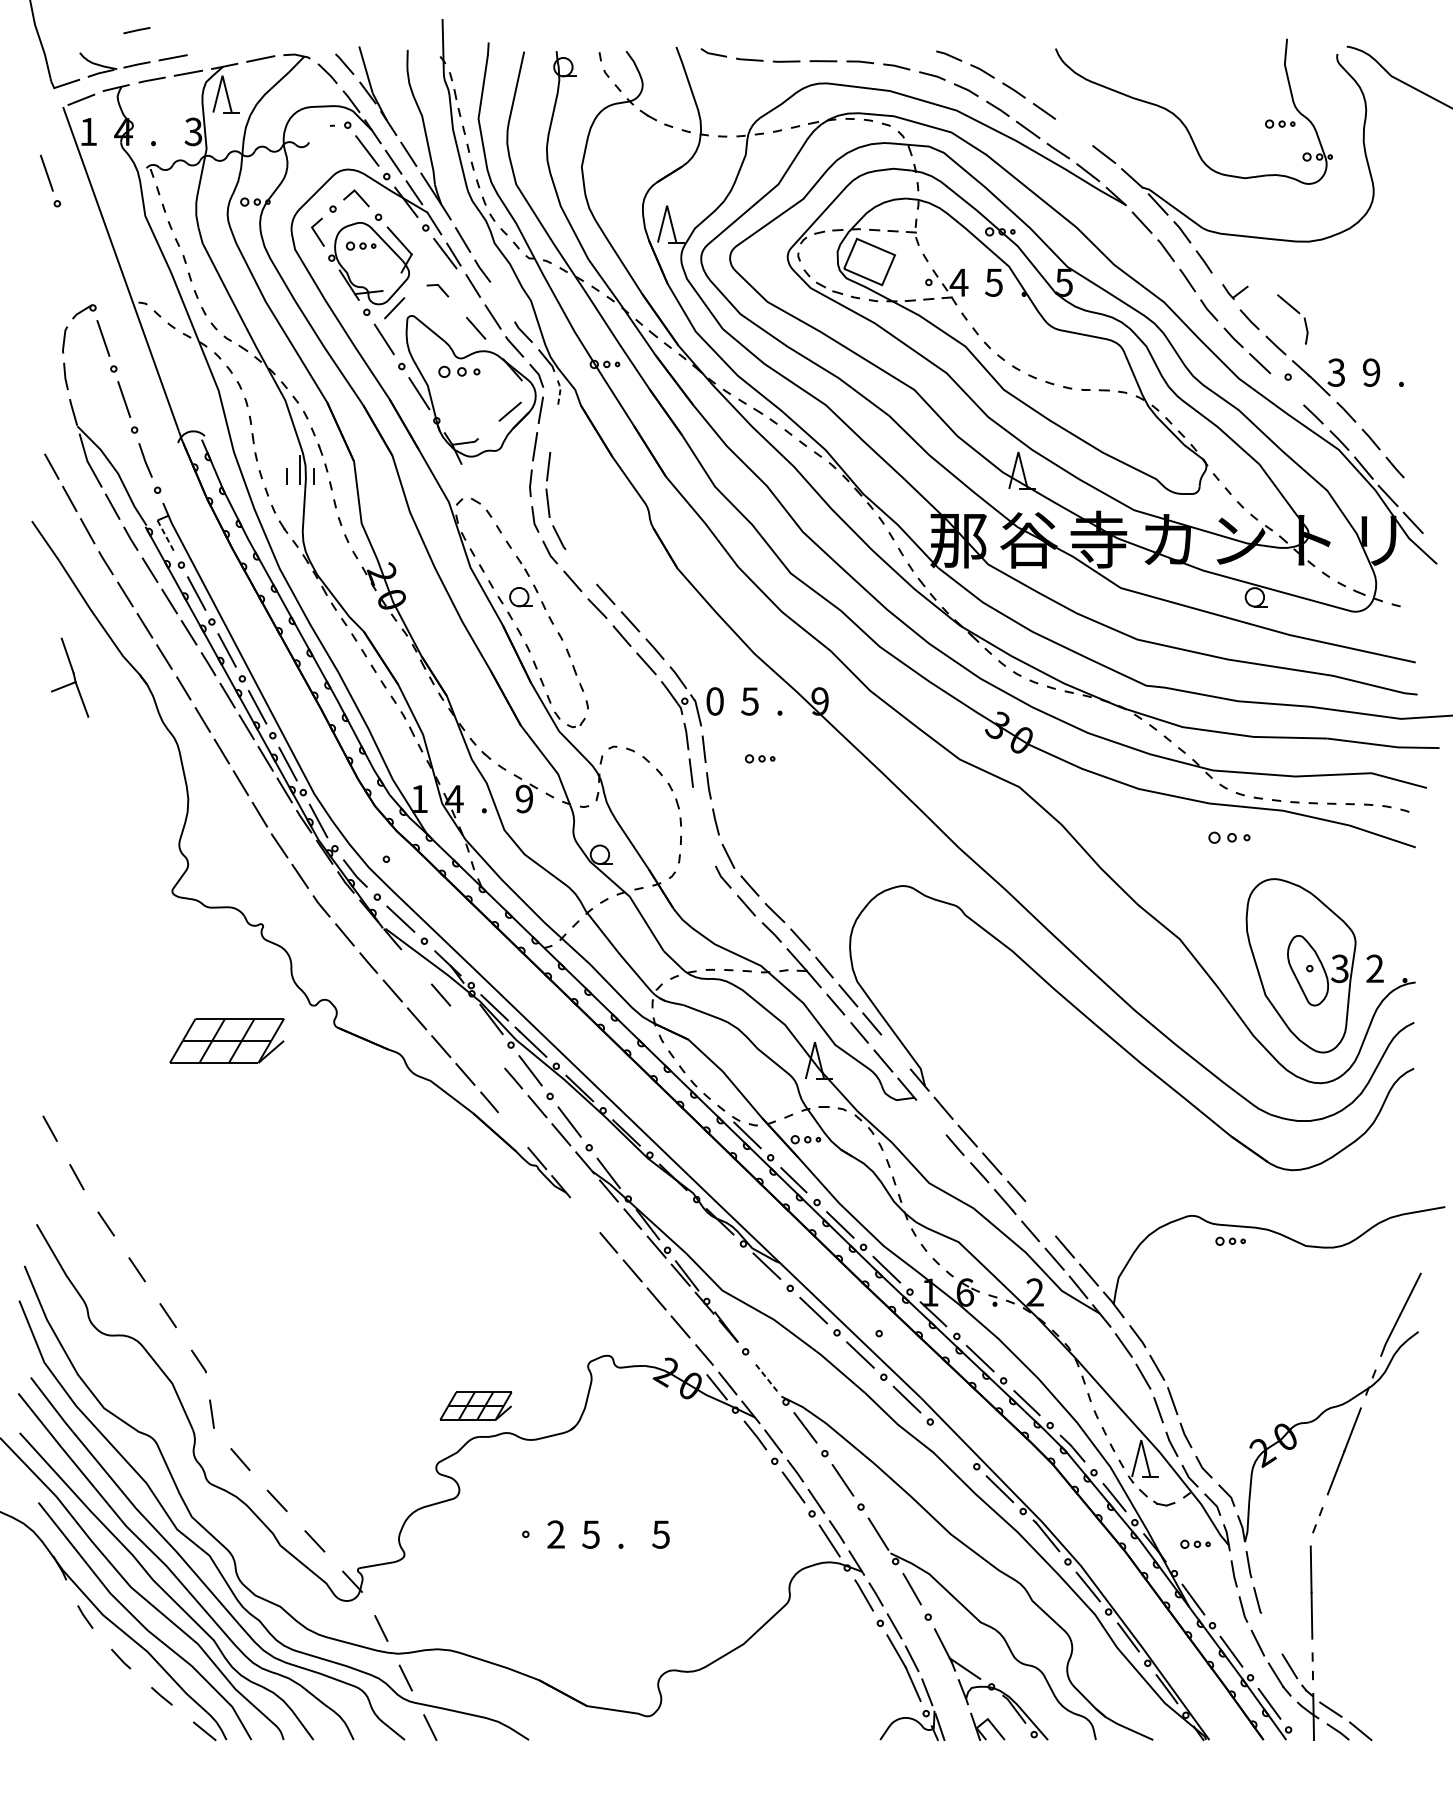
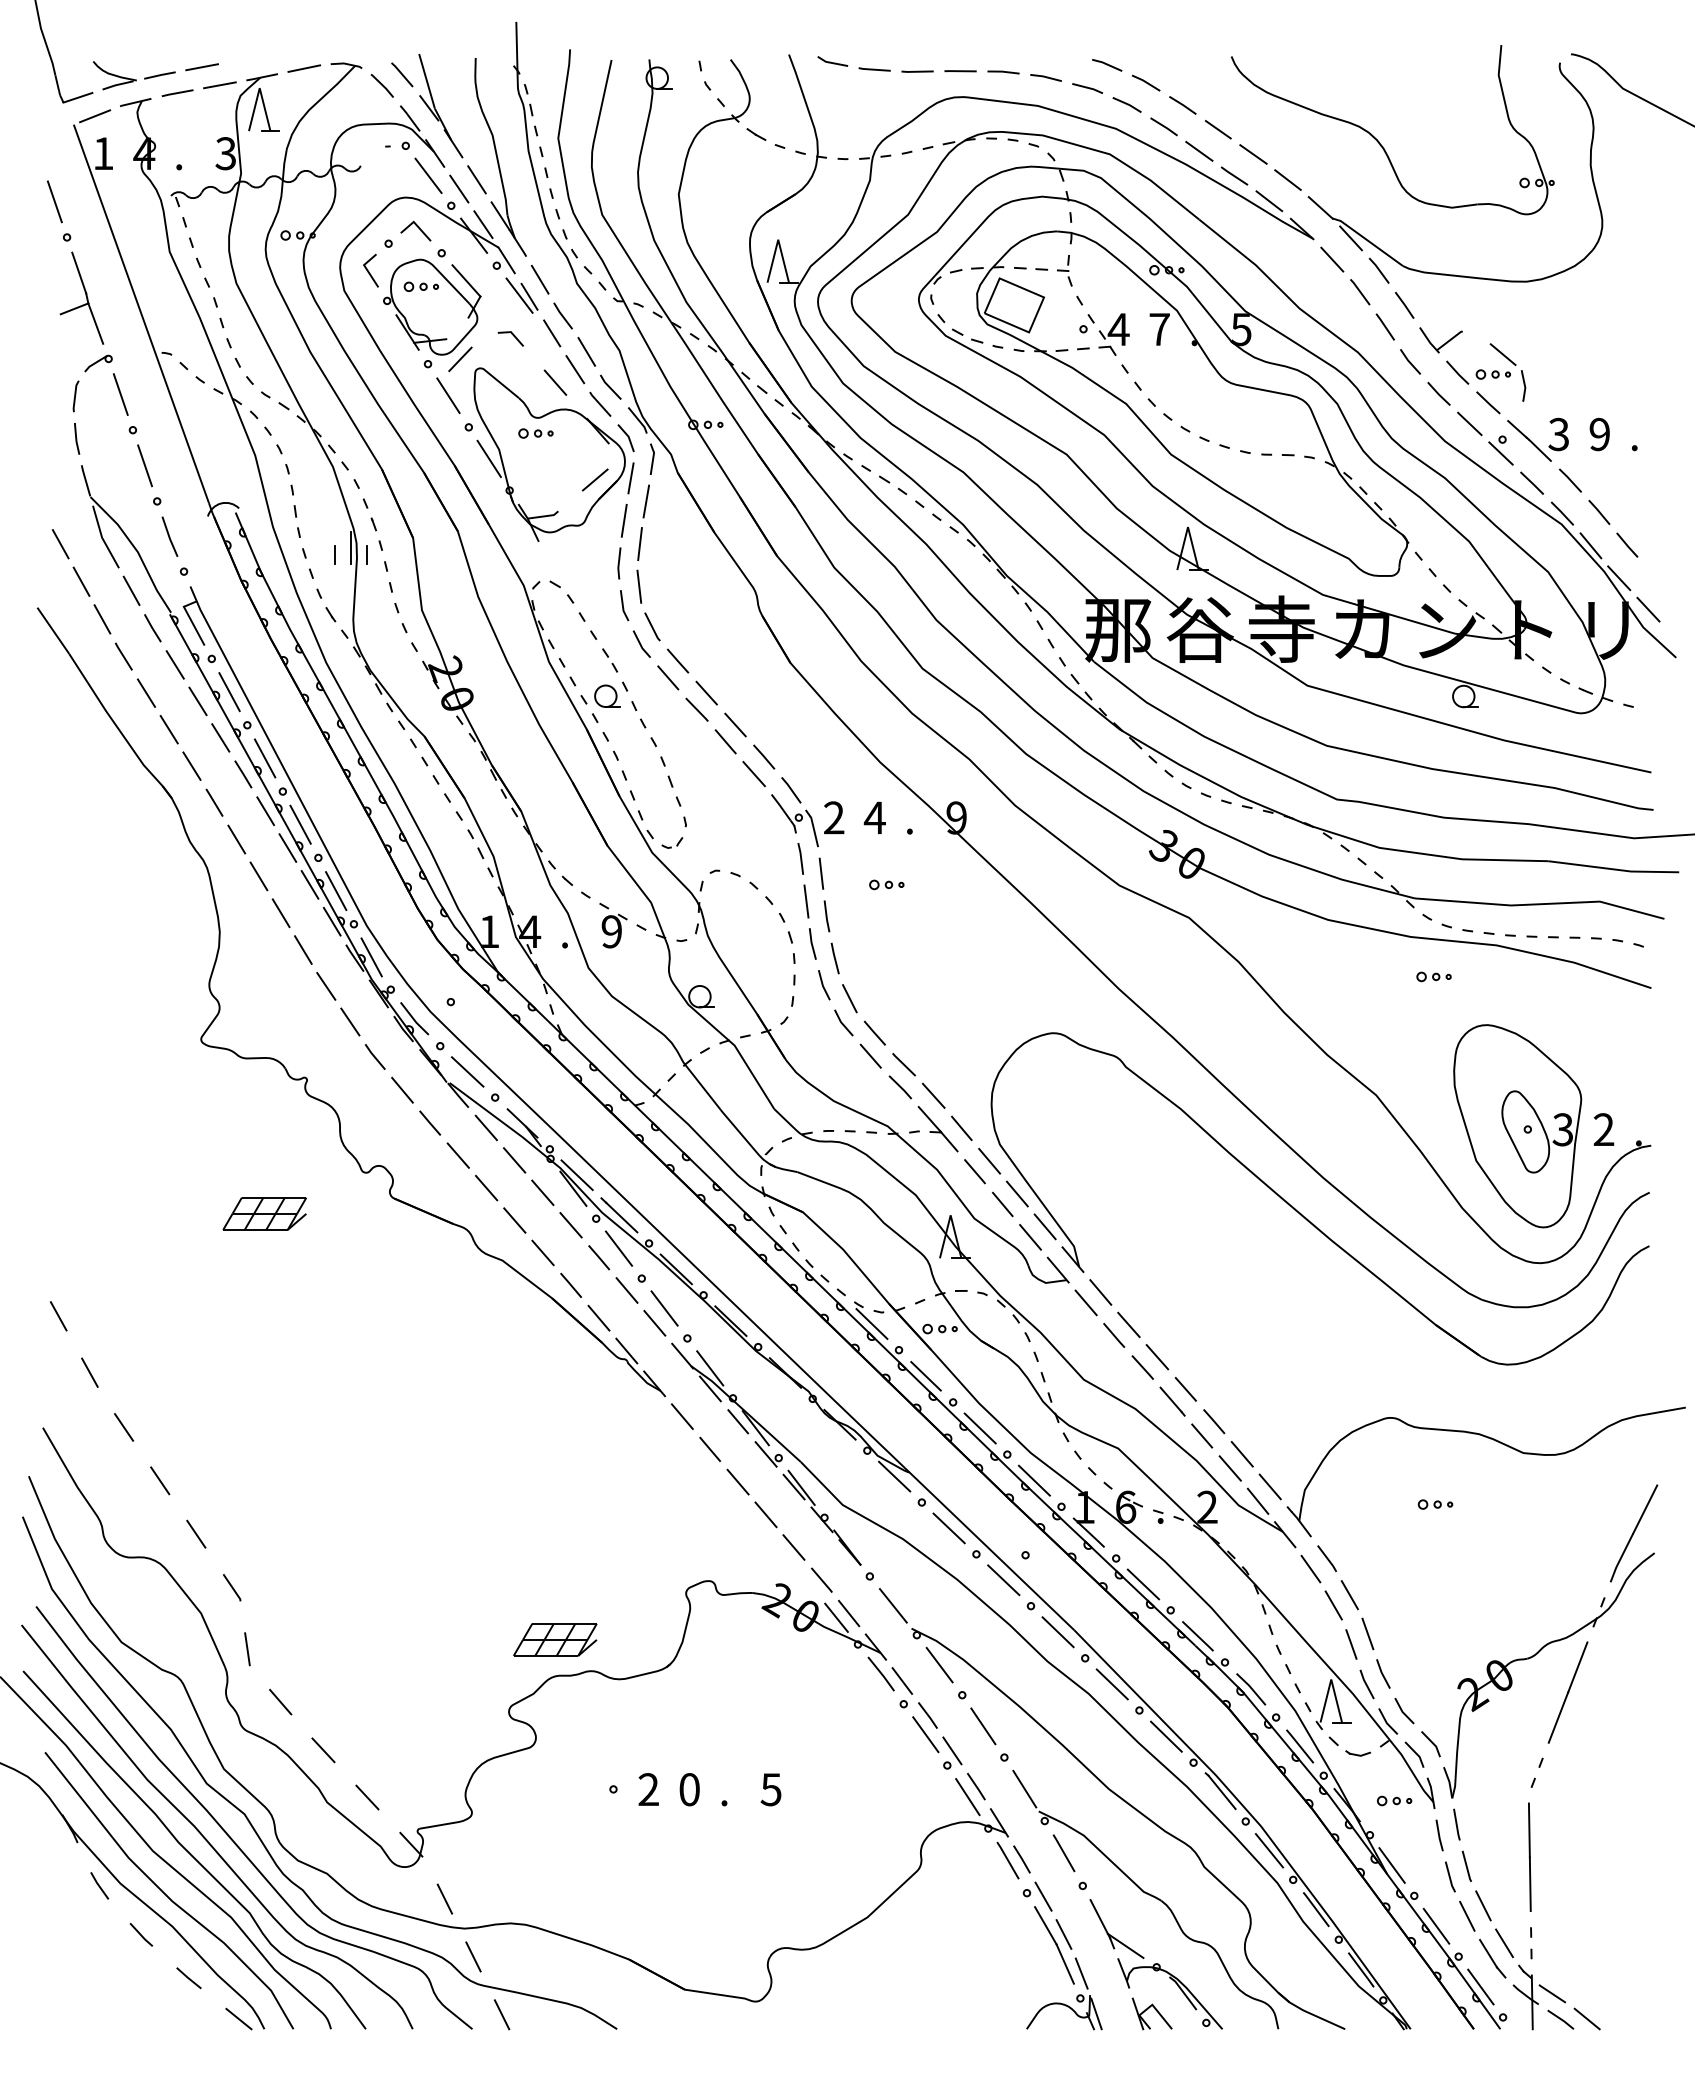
line: (136, 30) -> (159, 35), removed
part: (1279, 124) -> (1492, 374), moved
line: (1074, 132) -> (1253, 154), added
text: (994, 282) -> (1159, 329), 5 -> 7
part: (1234, 292) -> (1440, 340), size x1.43
line: (502, 301) -> (586, 351), added
part: (458, 371) -> (535, 433), size x0.71
line: (1286, 388) -> (1500, 453), added
line: (560, 393) -> (653, 458), dashed -> solid
line: (554, 430) -> (646, 501), added
line: (166, 537) -> (194, 626), dashed -> solid
line: (580, 566) -> (677, 660), added
part: (69, 677) -> (81, 297), moved
text: (715, 701) -> (834, 817), 0 -> 2
text: (749, 701) -> (874, 817), 5 -> 4
line: (696, 809) -> (812, 943), added
part: (1228, 837) -> (1433, 976), size x0.71
line: (705, 845) -> (823, 985), added
line: (416, 966) -> (485, 1127), added
line: (464, 1022) -> (542, 1192), added
part: (226, 1040) -> (264, 1213), size x0.62
line: (489, 1050) -> (570, 1225), added
line: (895, 1051) -> (1044, 1226), added
line: (930, 1116) -> (1085, 1302), added
line: (513, 1129) -> (598, 1317), added
line: (584, 1214) -> (681, 1416), added
line: (1041, 1218) -> (1214, 1421), added
part: (1230, 1241) -> (1435, 1504), moved
line: (765, 1376) -> (893, 1605), dashed -> solid
line: (952, 1444) -> (1111, 1684), added
text: (591, 1534) -> (689, 1789), 5 -> 0
line: (1271, 1633) -> (1483, 1905), added

